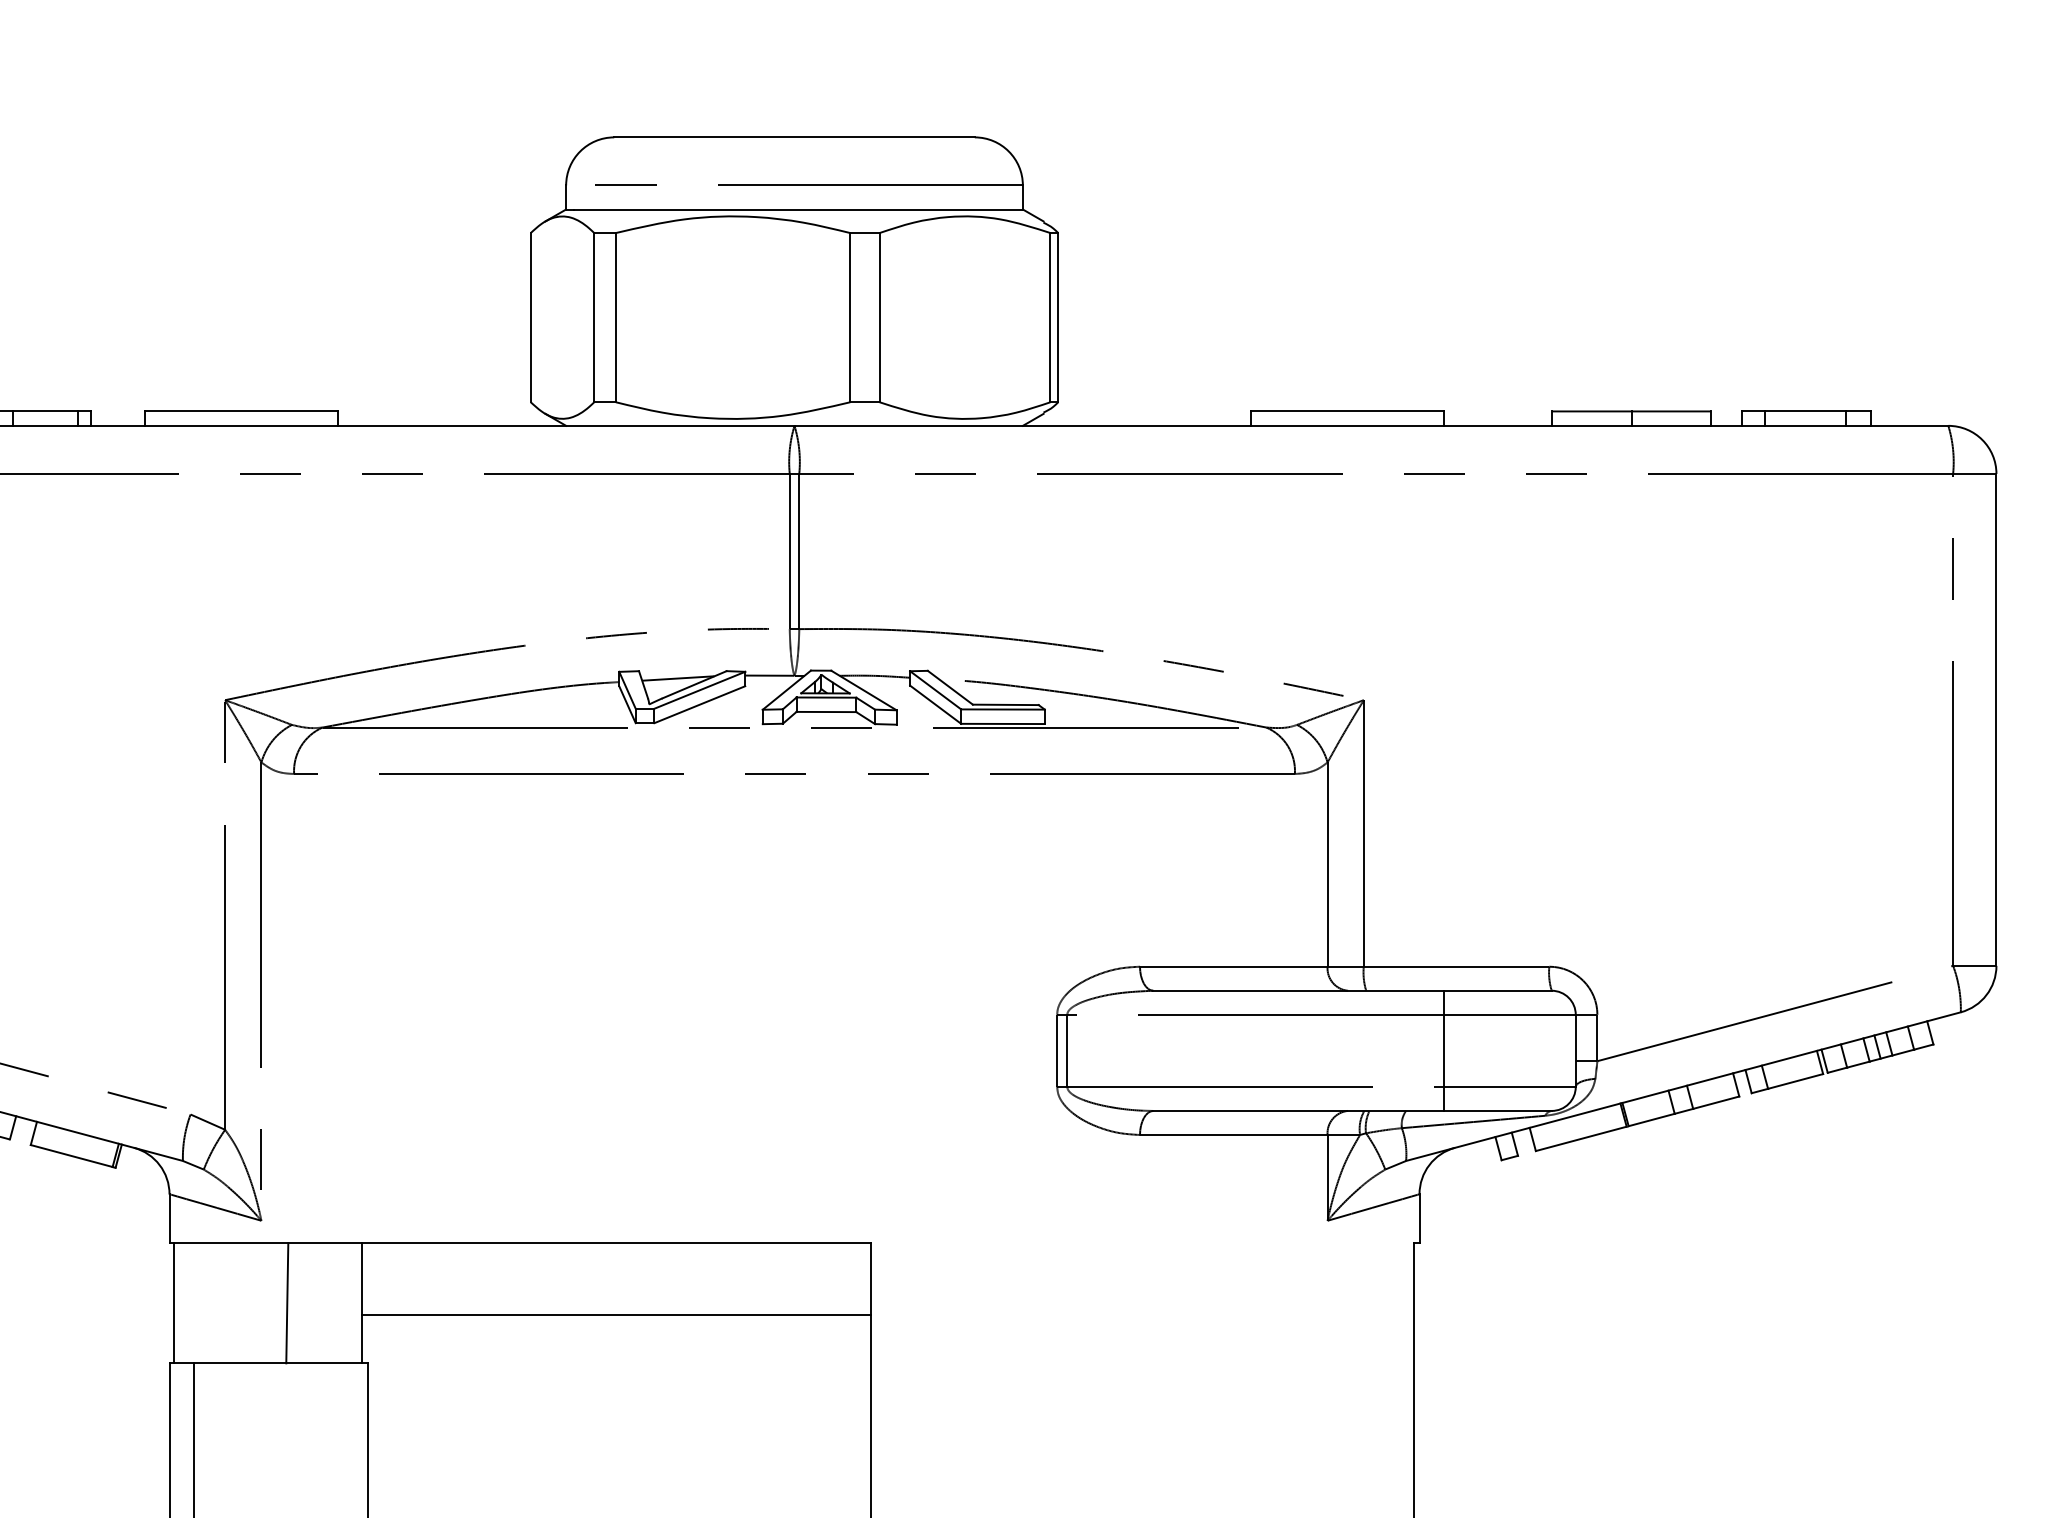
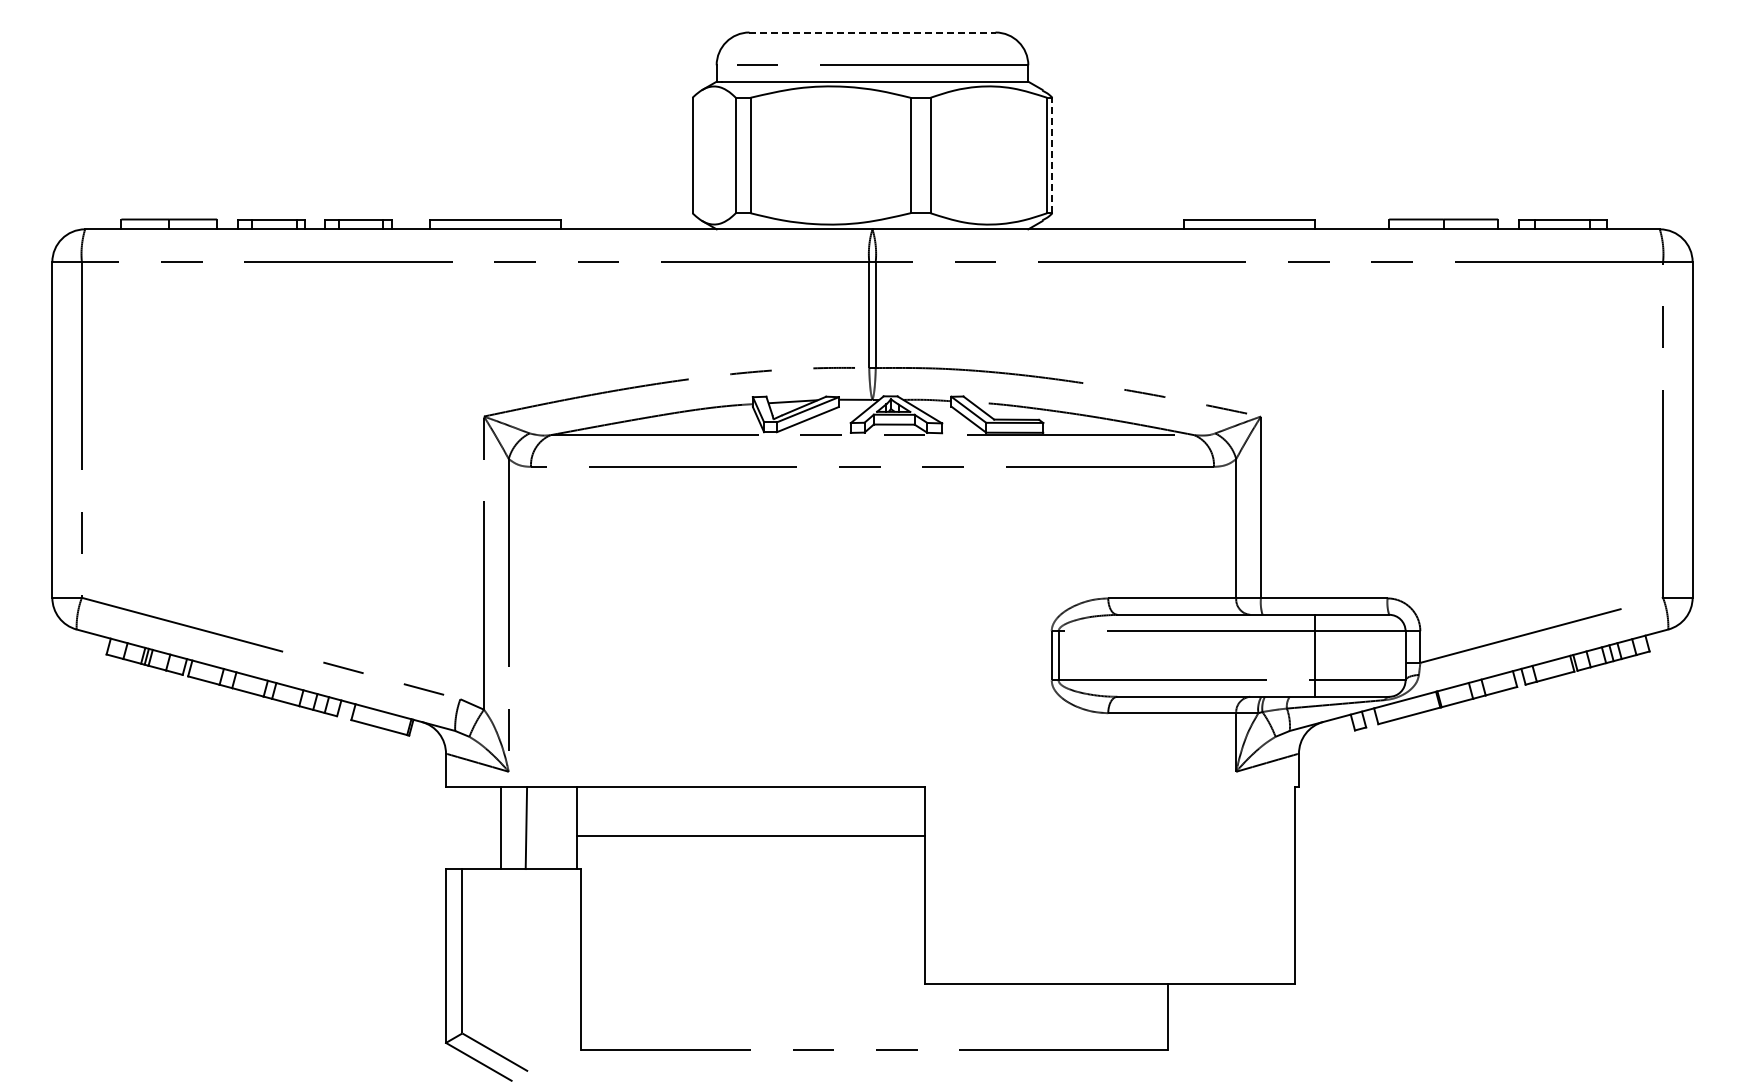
line: (794, 137) -> (872, 32), solid -> dashed
line: (1058, 317) -> (1052, 155), solid -> dashed
line: (174, 1303) -> (501, 828), moved

